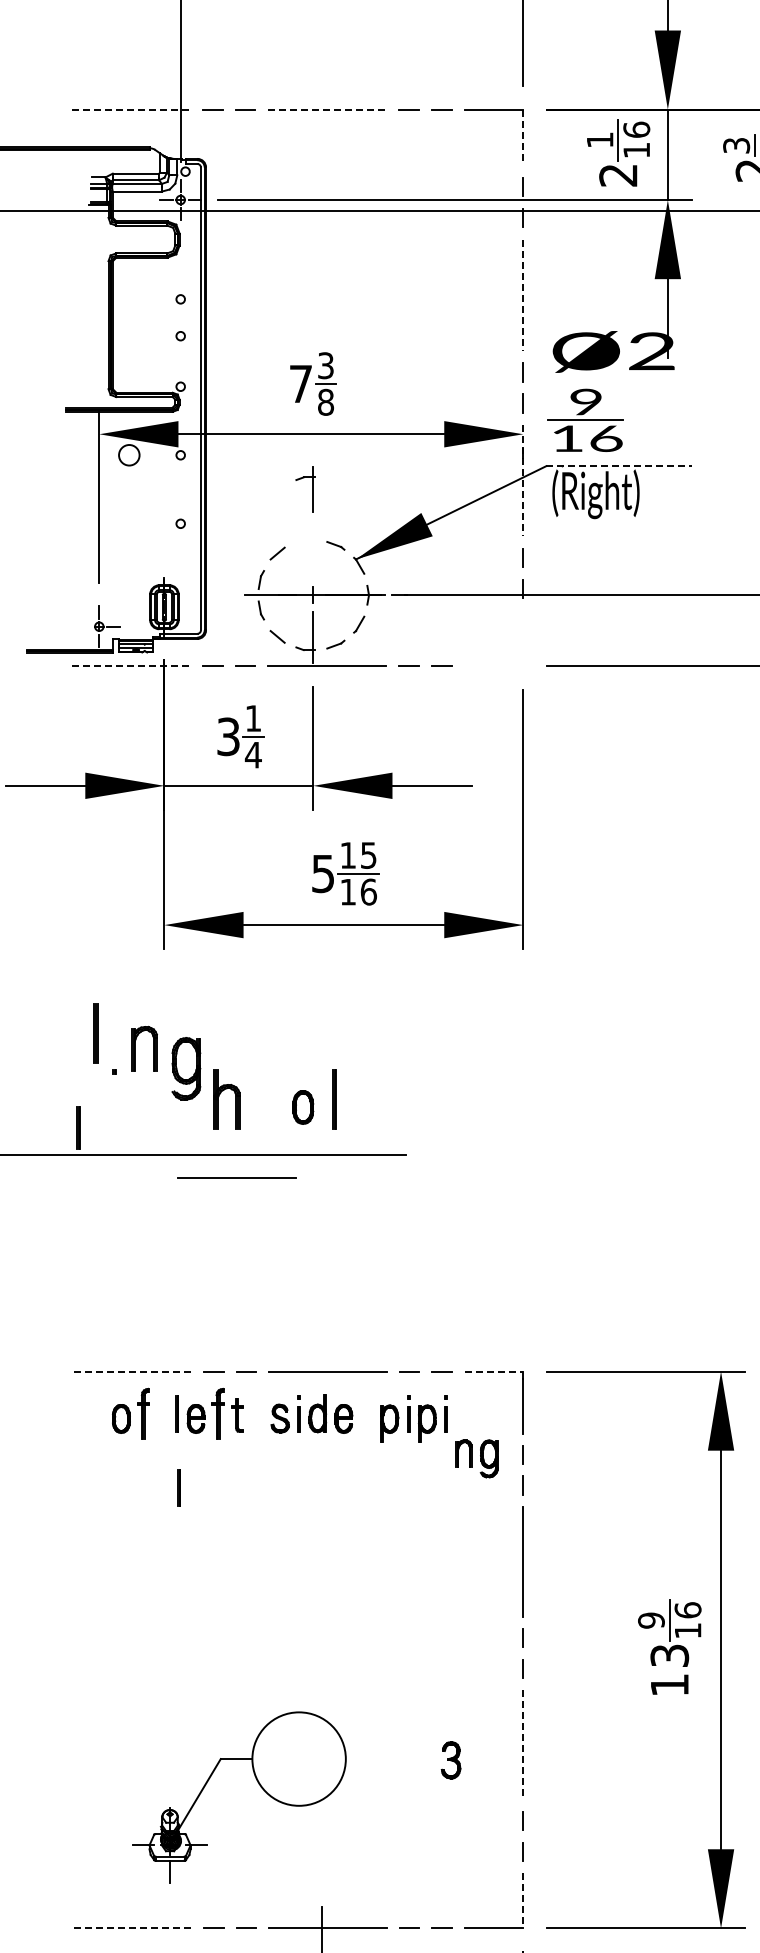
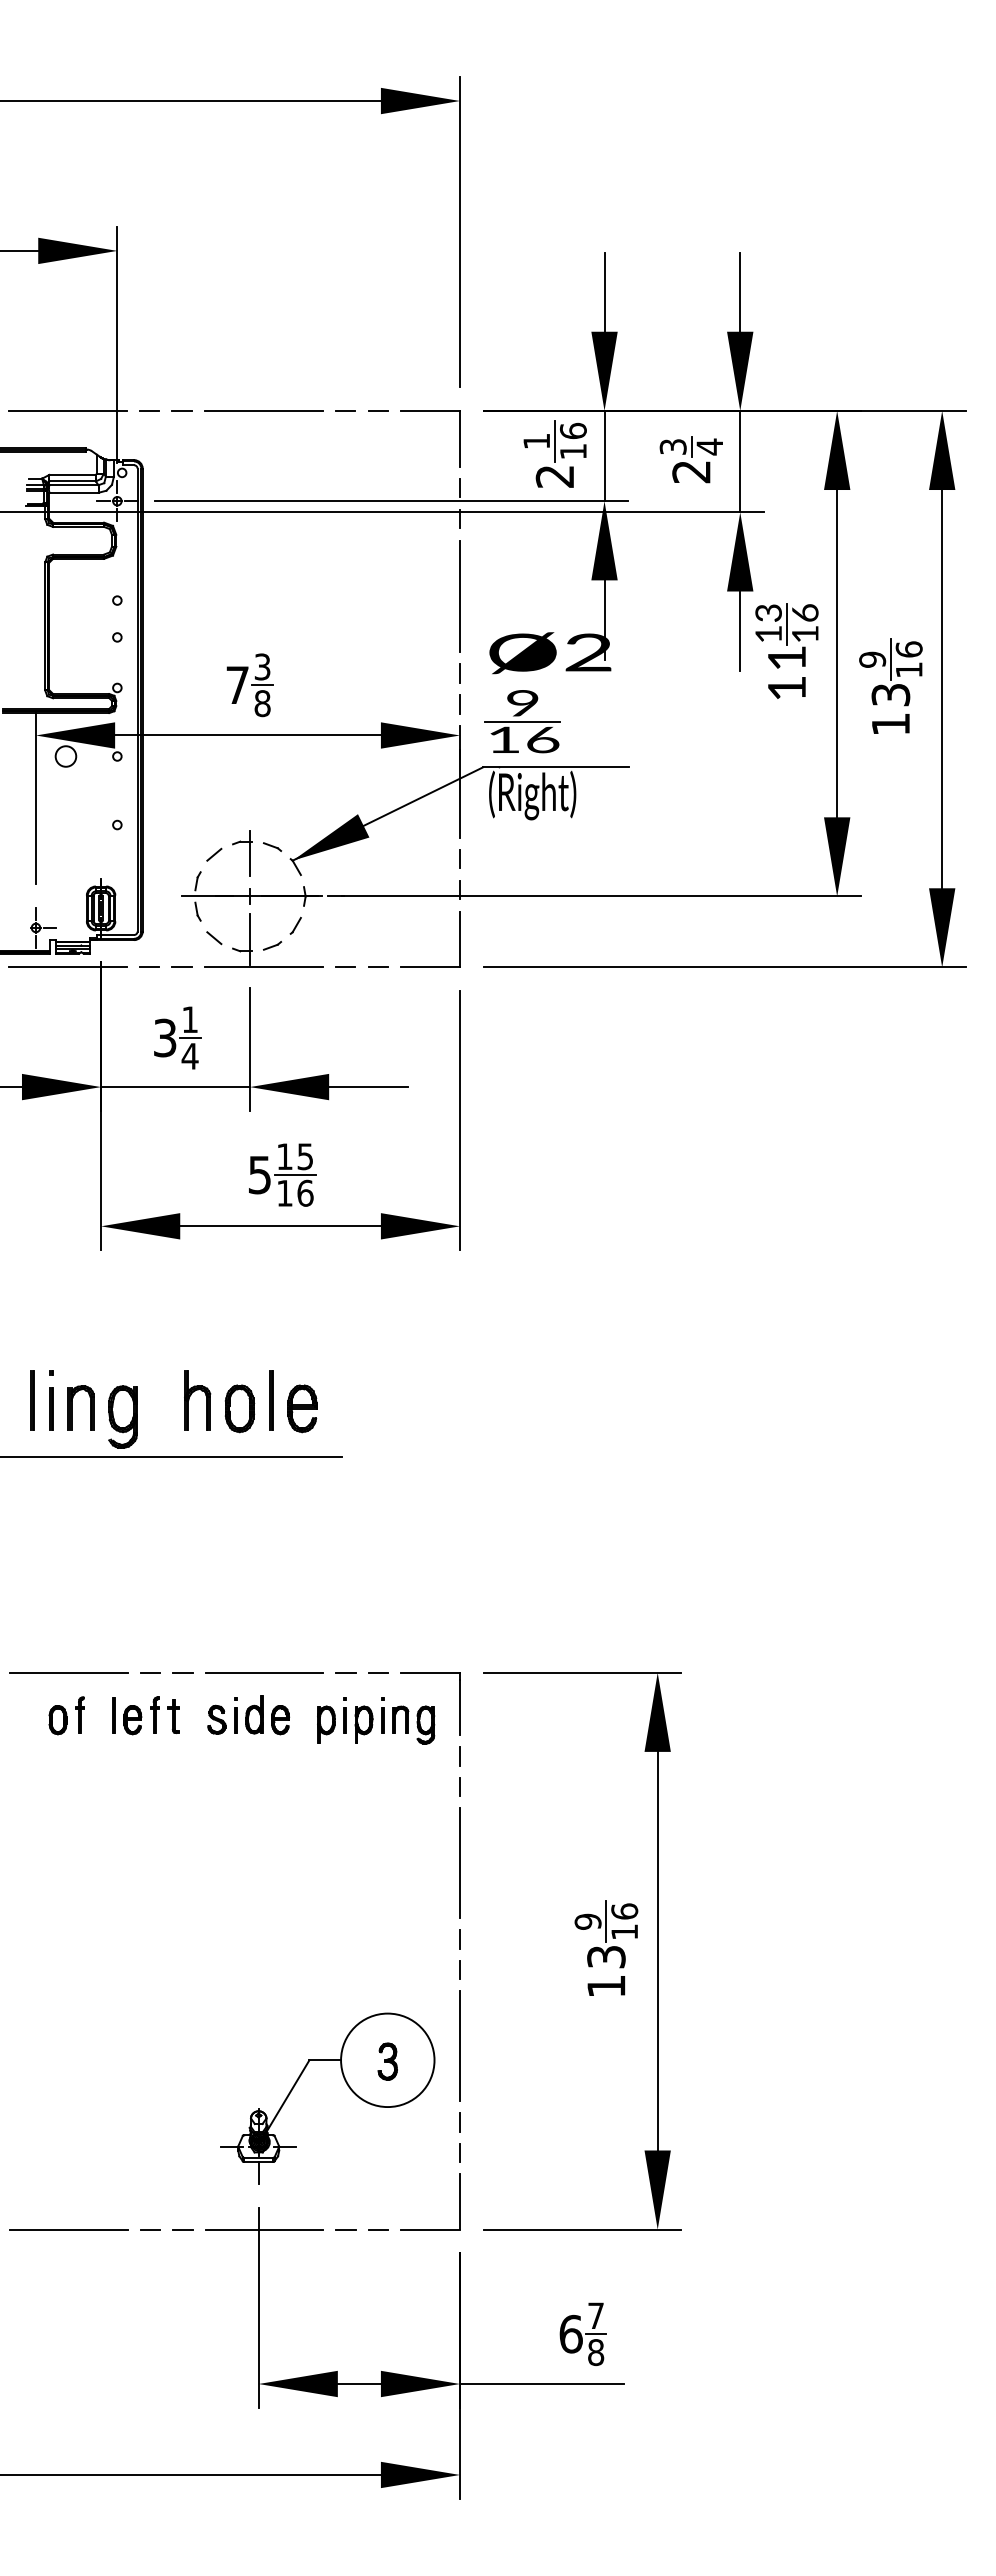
line: (130, 109) -> (67, 410), dashed -> solid
line: (326, 109) -> (263, 410), dashed -> solid
line: (523, 137) -> (460, 438), dashed -> solid
line: (523, 295) -> (460, 596), dashed -> solid
line: (618, 466) -> (555, 767), dashed -> solid
line: (523, 480) -> (460, 781), dashed -> solid
part: (312, 489) -> (249, 853), moved
part: (493, 665) -> (430, 966), added
line: (130, 666) -> (67, 967), dashed -> solid
line: (95, 1033) -> (32, 1400), moved
part: (135, 1048) -> (72, 1407), moved
part: (185, 1068) -> (122, 1416), moved
part: (220, 1094) -> (191, 1395), moved
part: (302, 1107) -> (239, 1408), size x1.43
part: (365, 1107) -> (302, 1408), added
line: (78, 1127) -> (51, 1408), moved
line: (236, 1177) -> (173, 1478), removed
line: (132, 1371) -> (69, 1672), dashed -> solid
line: (494, 1371) -> (431, 1672), dashed -> solid
part: (142, 1413) -> (79, 1714), size x0.71
part: (217, 1413) -> (154, 1714), size x0.71
part: (476, 1458) -> (413, 1724), moved
line: (178, 1488) -> (115, 1789), removed
line: (523, 1745) -> (460, 2046), dashed -> solid
part: (257, 1783) -> (346, 2084), moved
line: (523, 1901) -> (460, 2202), dashed -> solid
line: (132, 1928) -> (69, 2229), dashed -> solid

